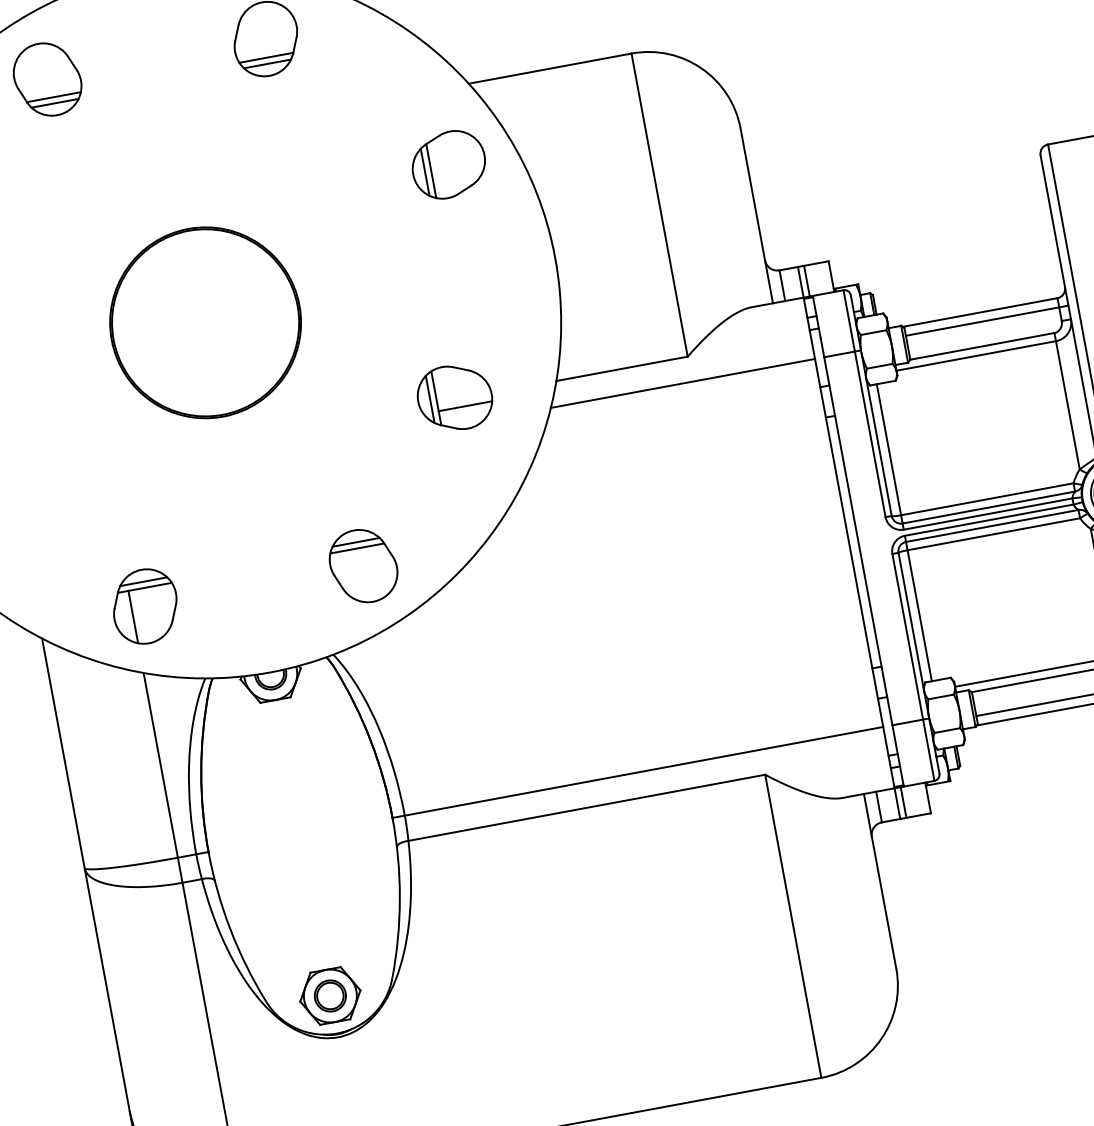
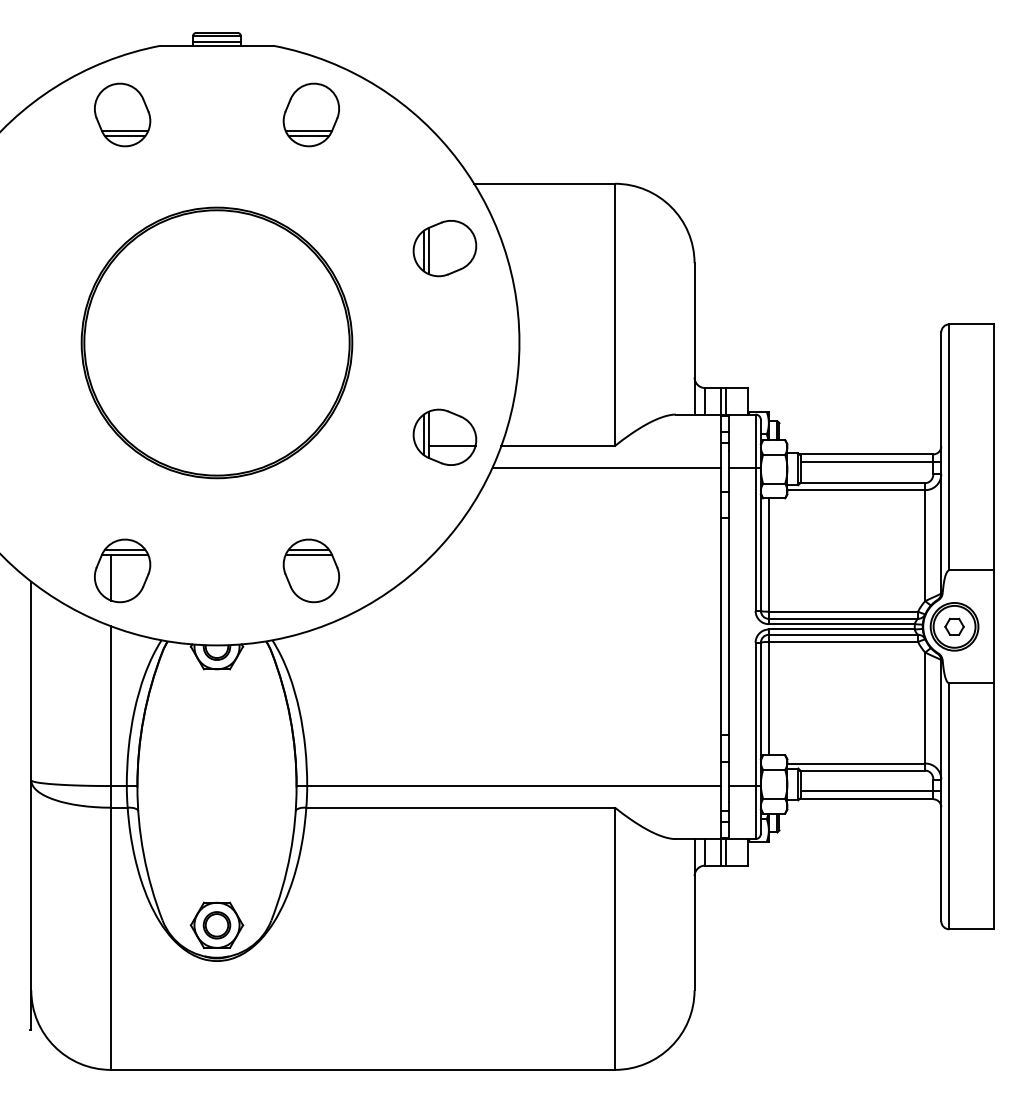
part: (204, 322) -> (216, 342), size x1.67
part: (454, 396) -> (444, 436), moved

